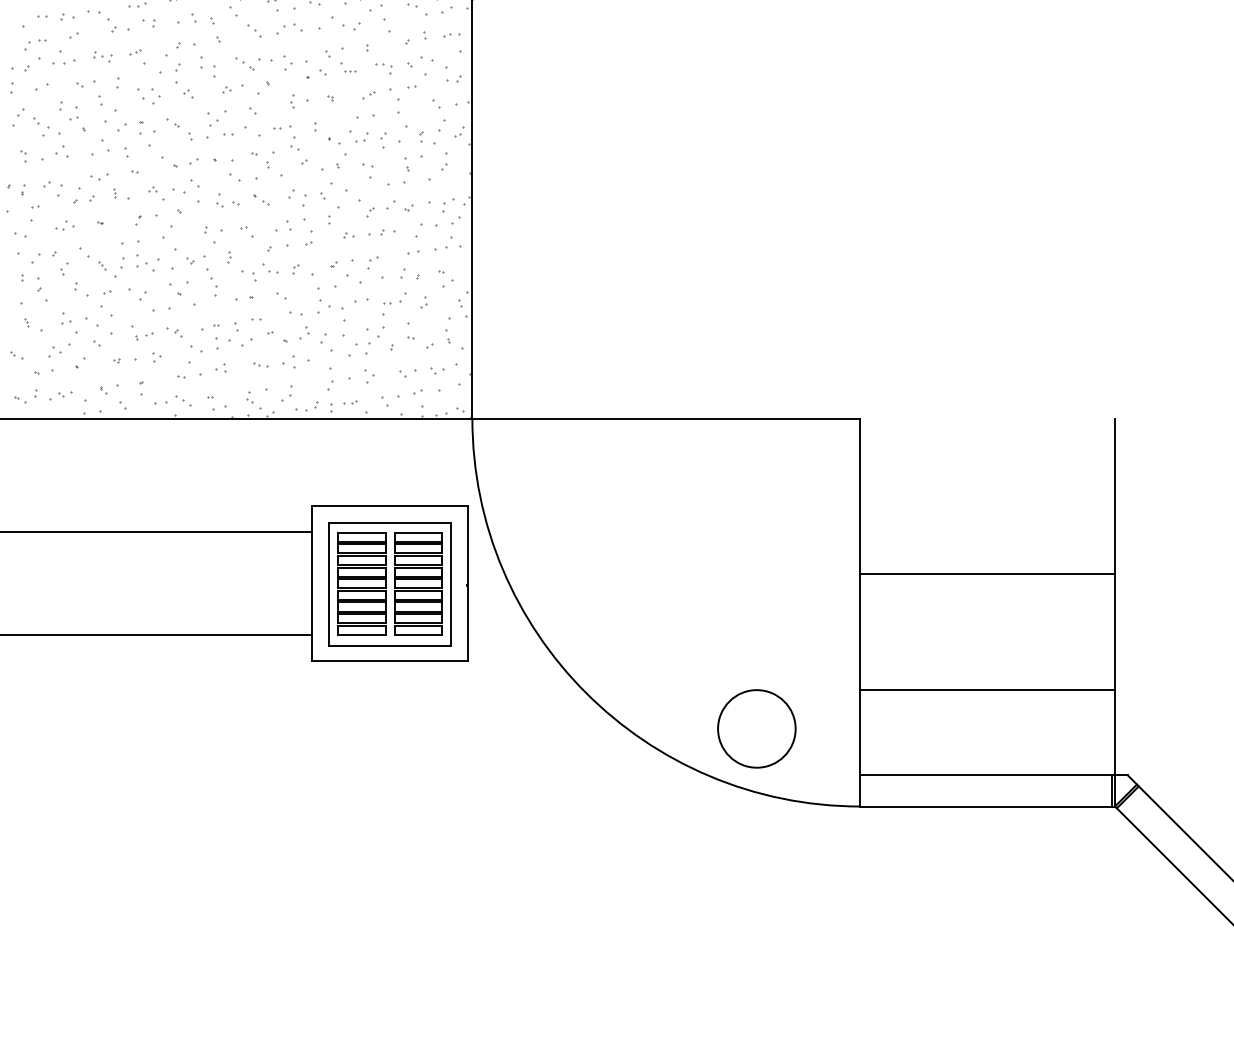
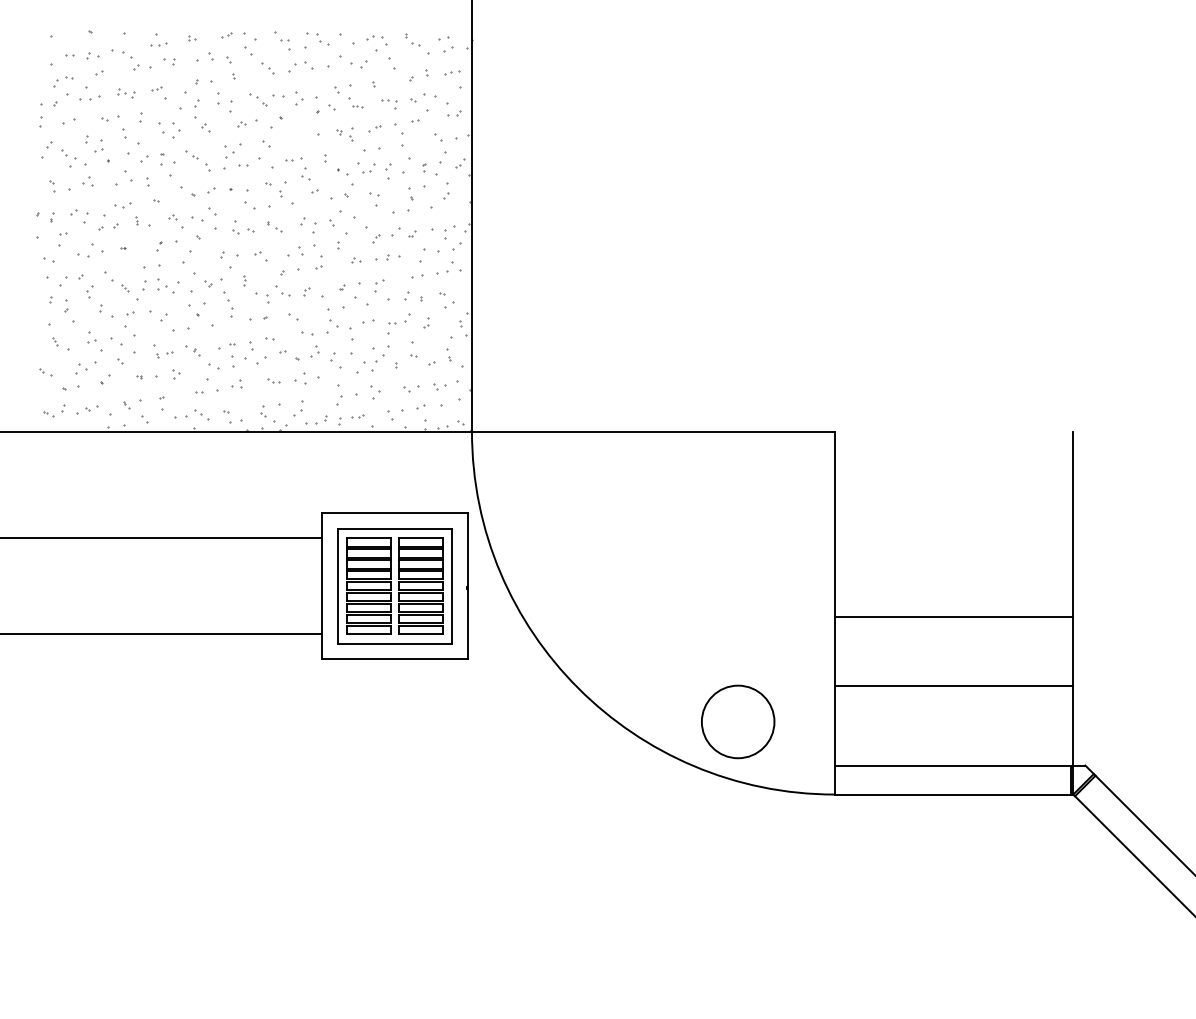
part: (292, 101) -> (351, 134), moved
part: (64, 226) -> (90, 251), size x1.6
line: (986, 573) -> (953, 616), moved

